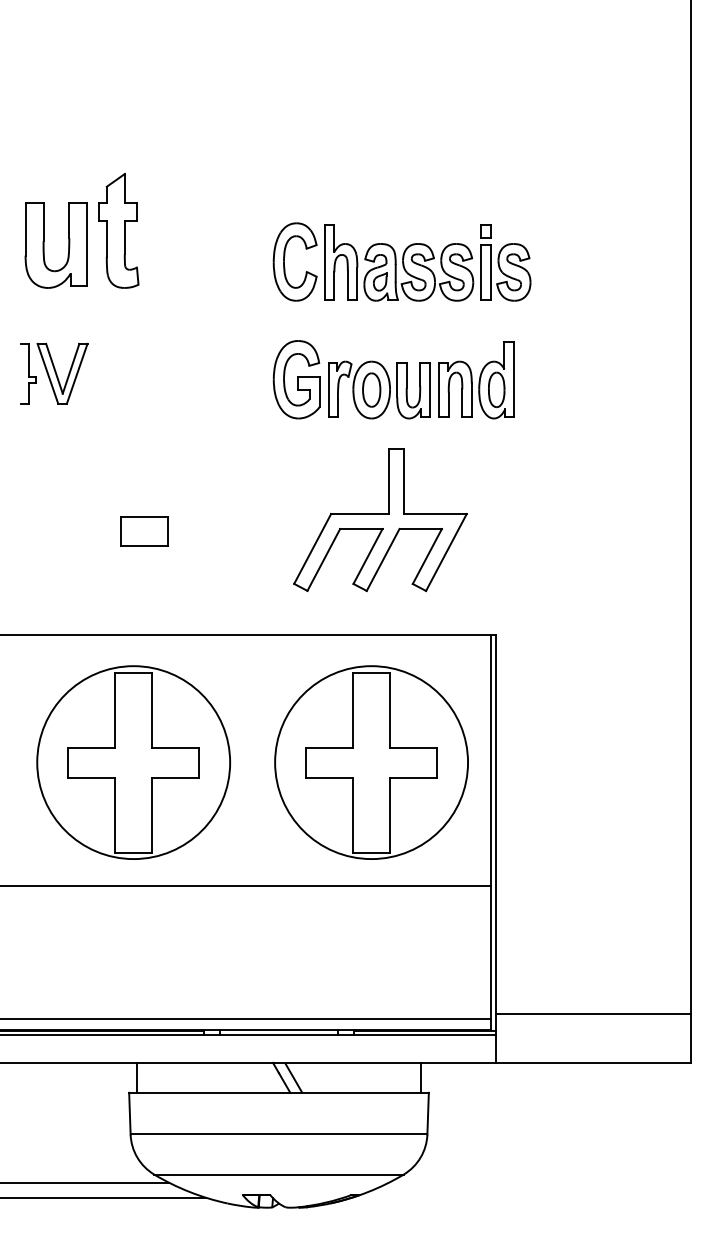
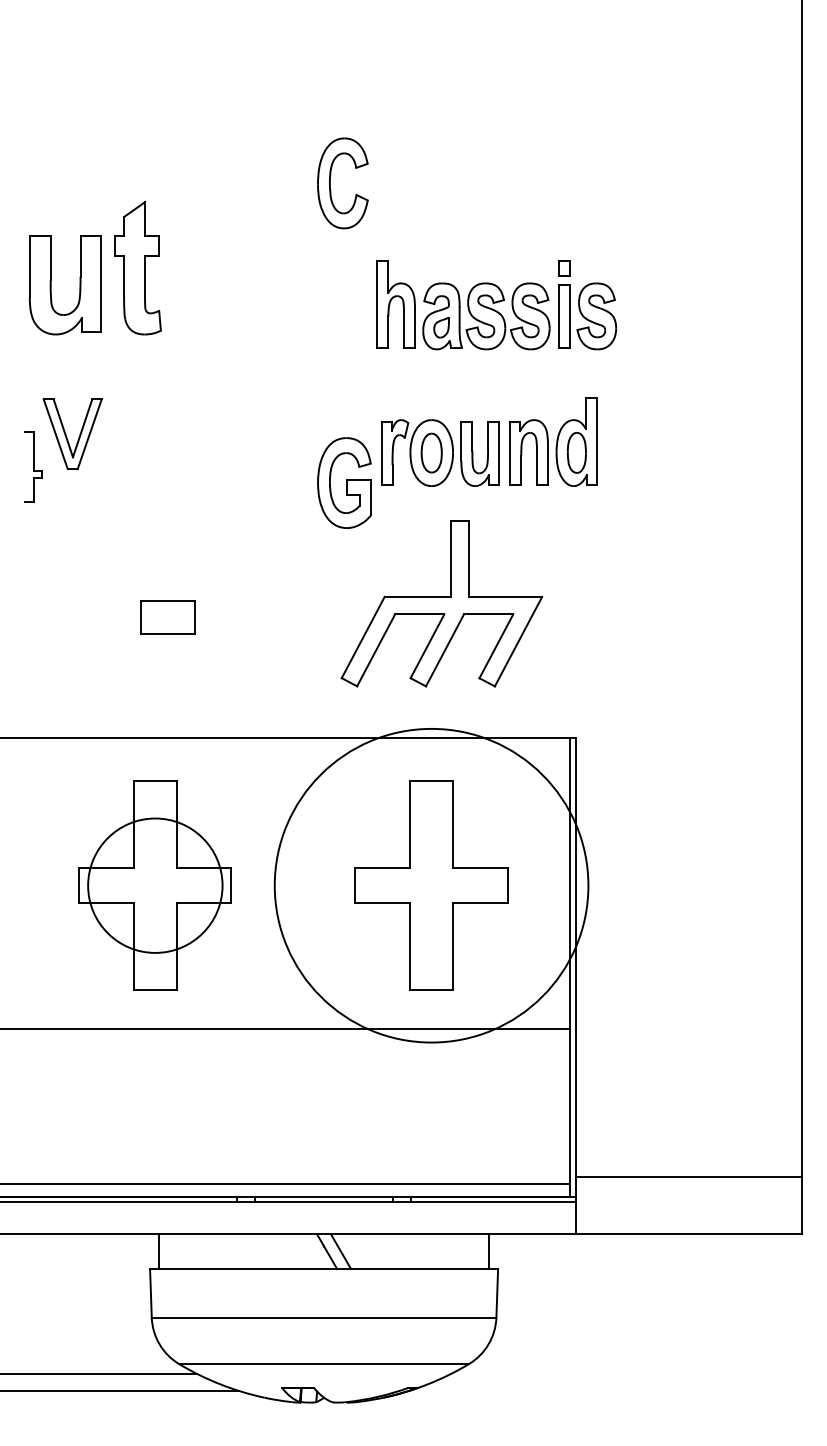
part: (284, 262) -> (330, 183), moved
part: (28, 373) -> (33, 466), moved
part: (296, 379) -> (344, 482), moved
circle: (133, 762) -> (155, 885), size x0.6
circle: (371, 762) -> (431, 885), size x1.4

